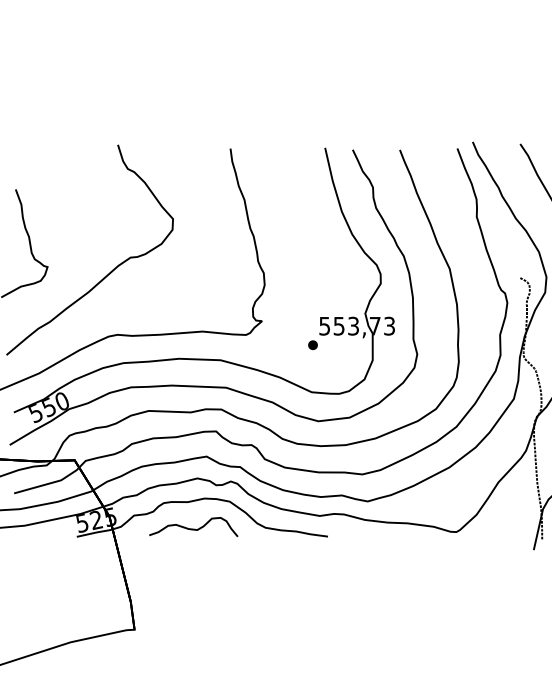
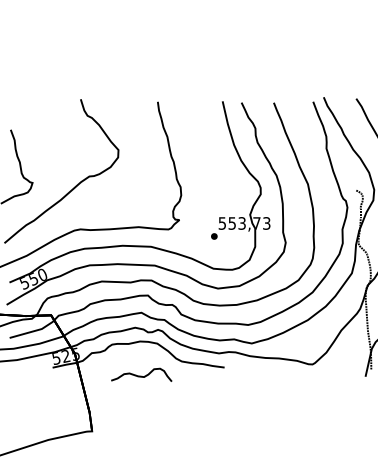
curve: (193, 527) -> (141, 375), moved

